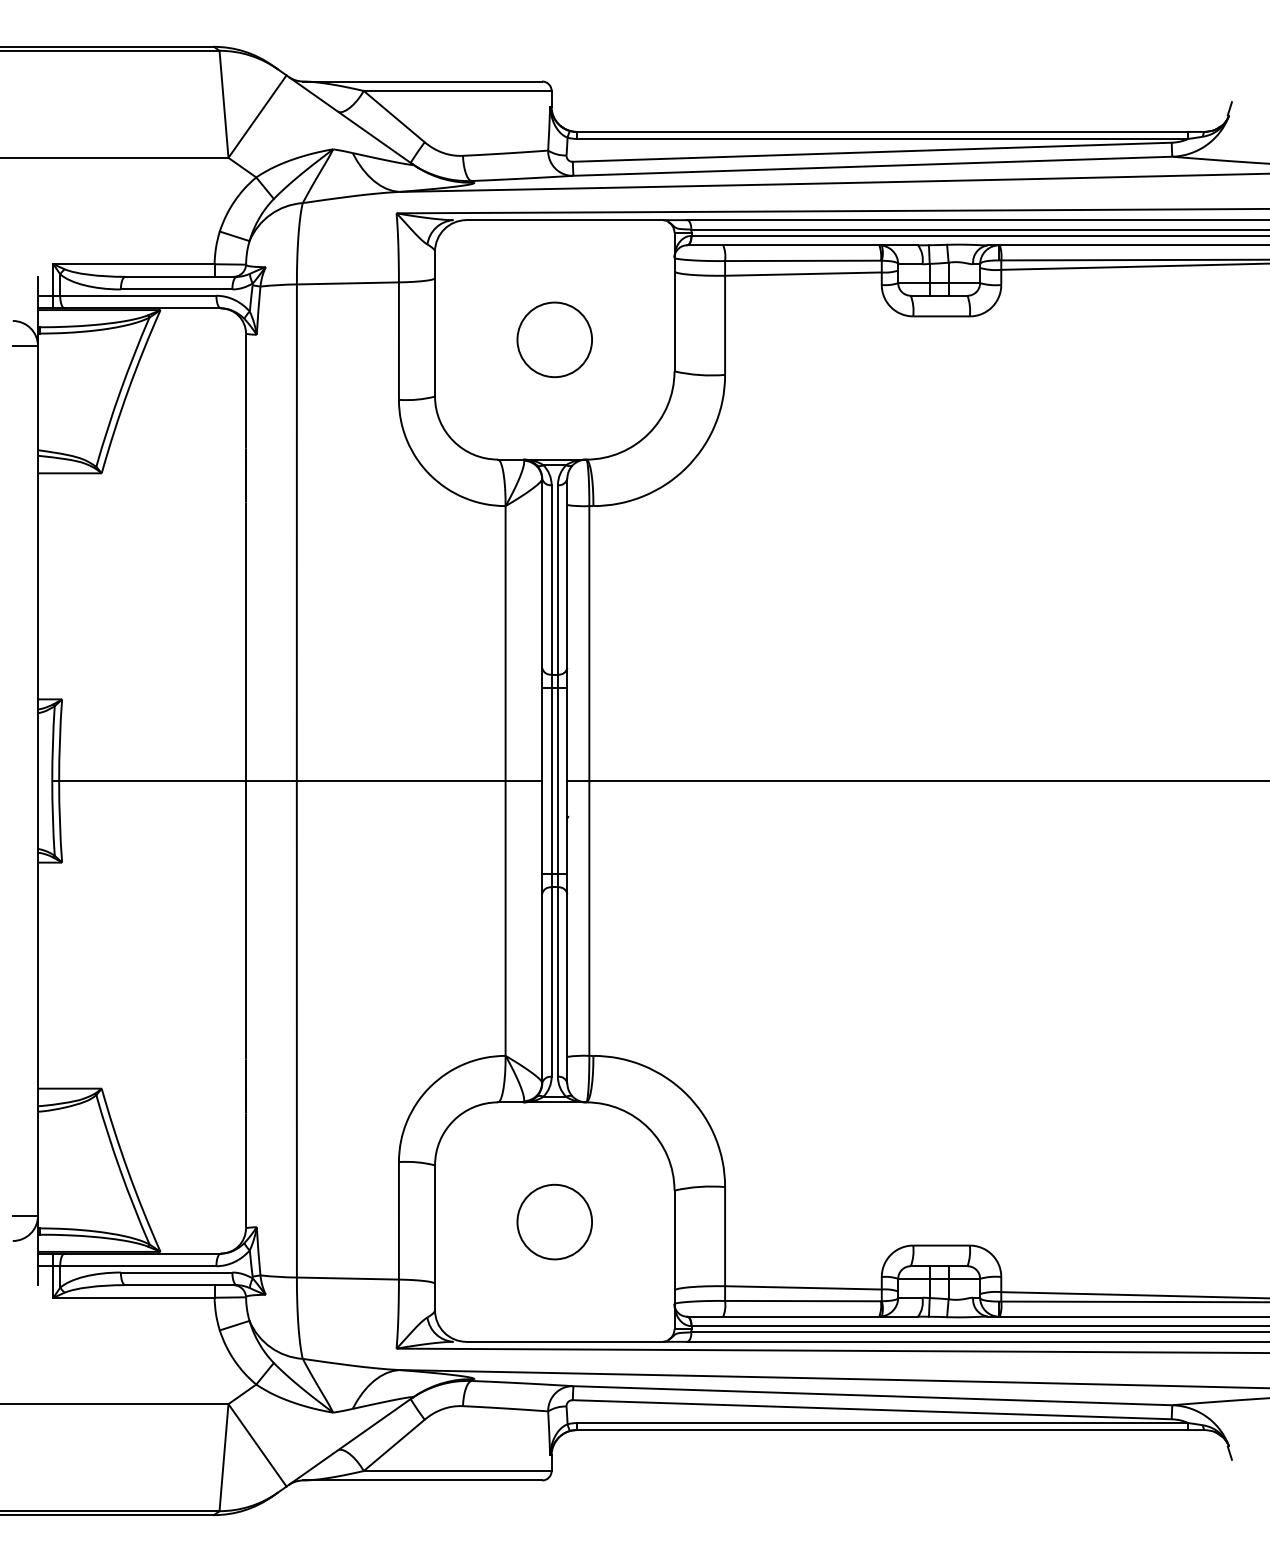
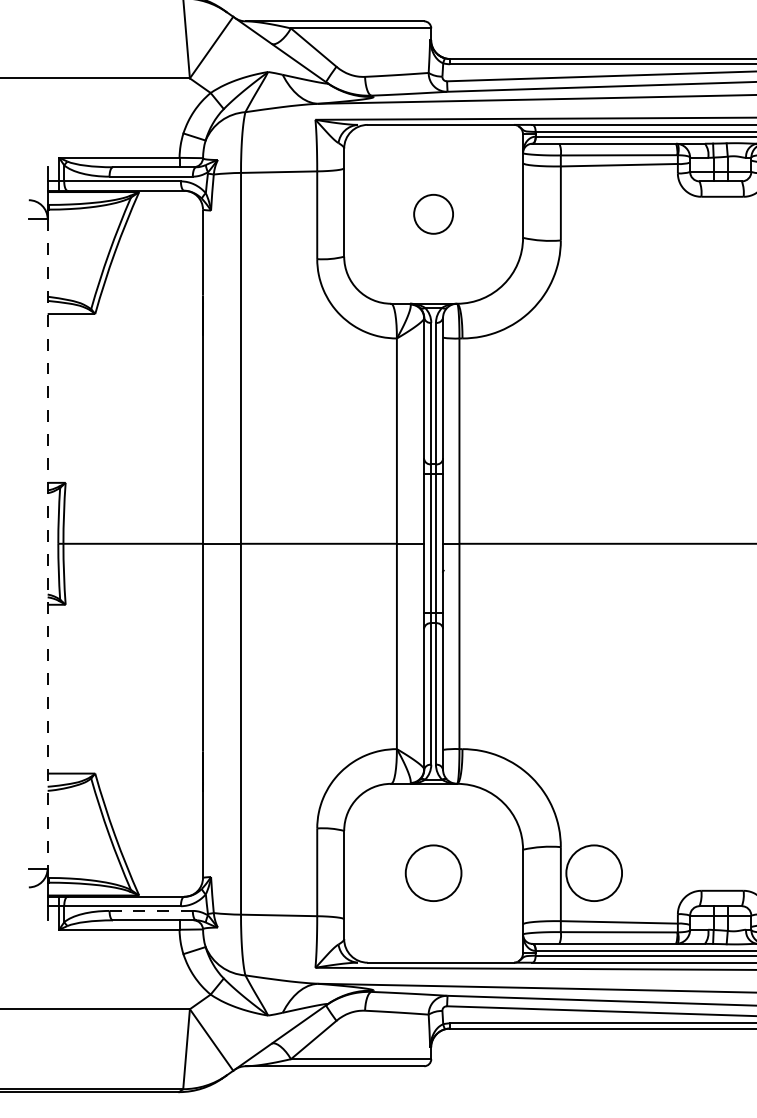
circle: (554, 339) -> (433, 214), size x0.7
line: (38, 781) -> (48, 544), solid -> dashed
circle: (769, 1221) -> (594, 872), added
line: (176, 1272) -> (151, 910), solid -> dashed

